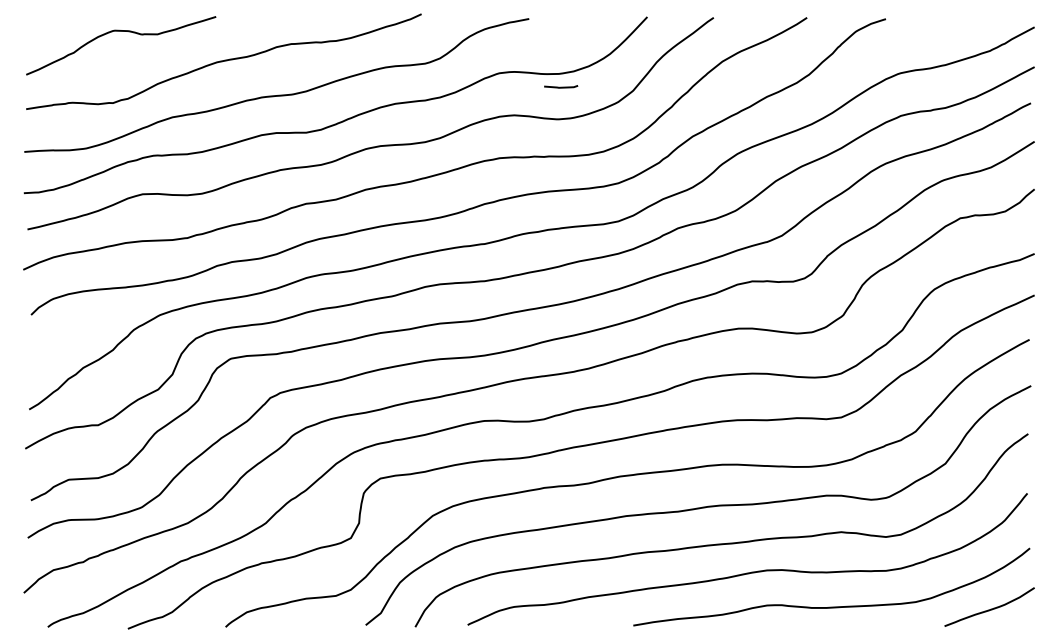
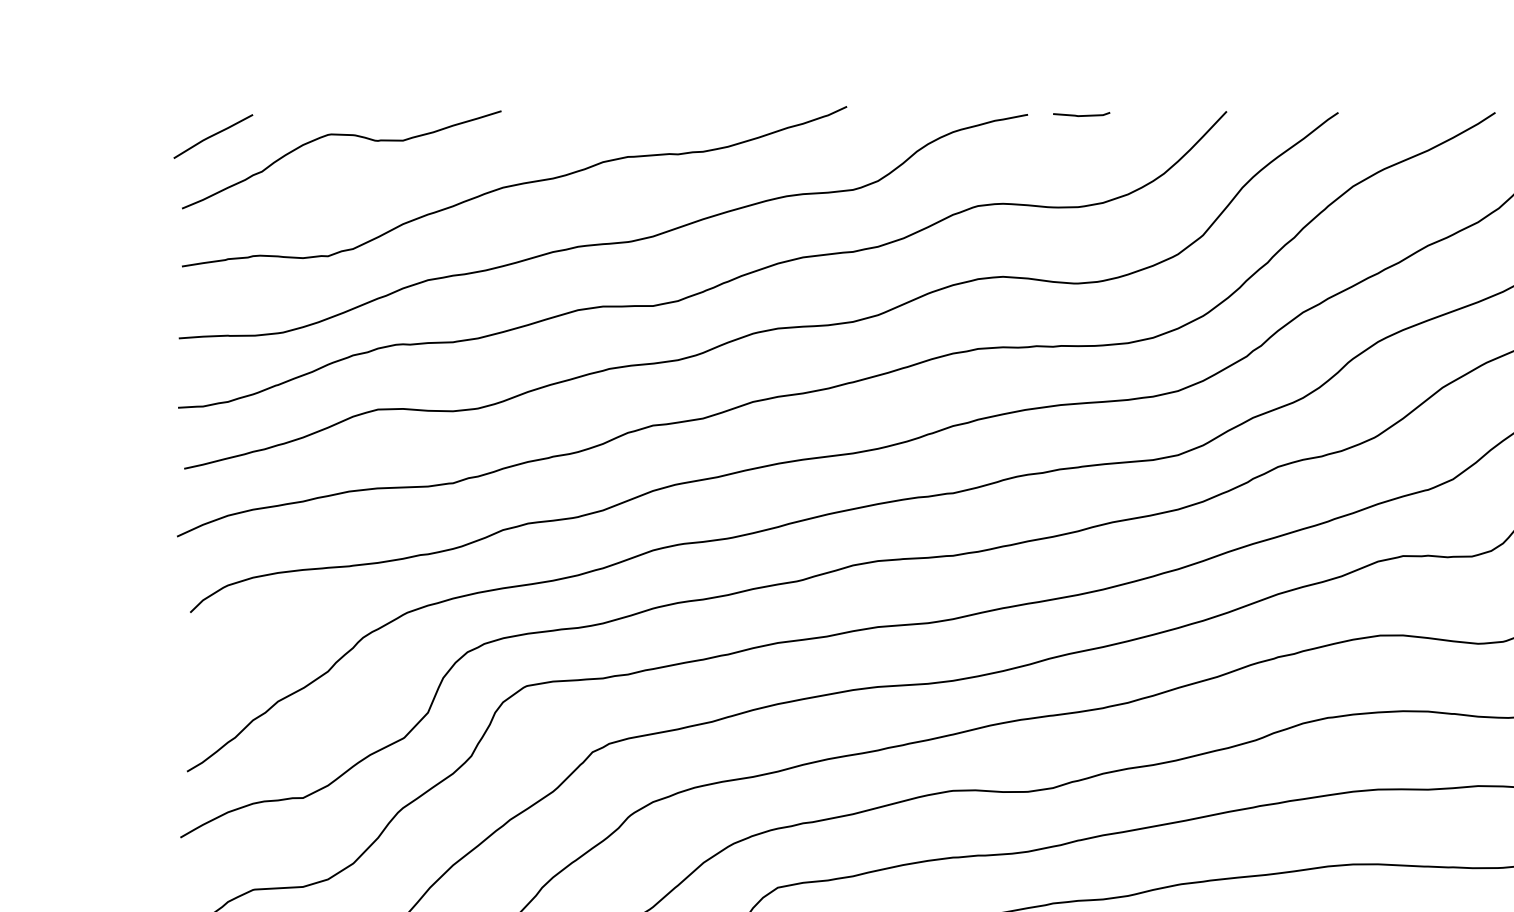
line: (44, 31) -> (212, 135), added
line: (561, 86) -> (1082, 113), moved

